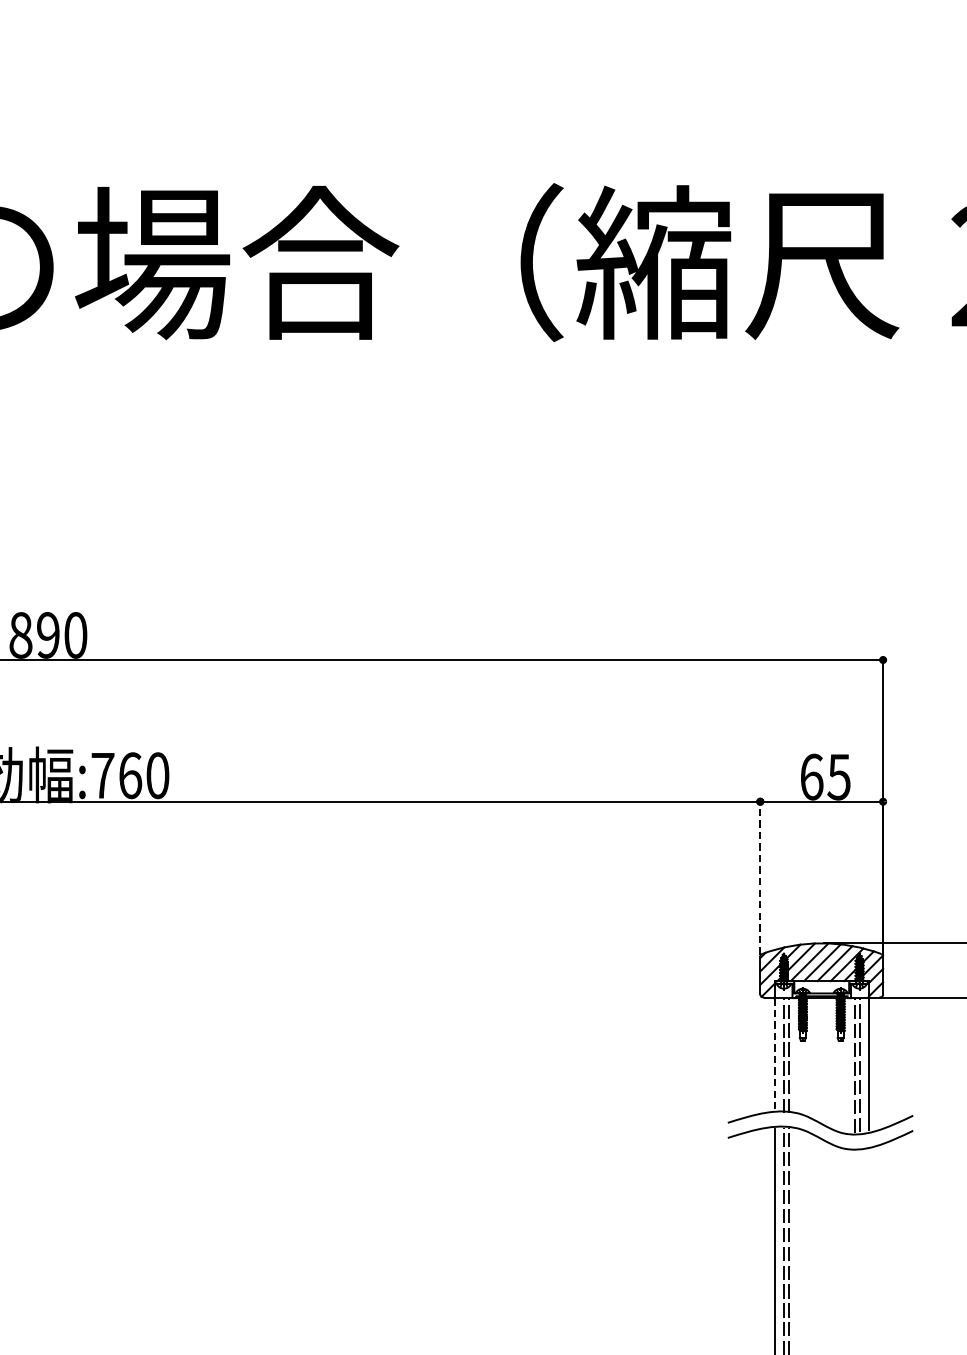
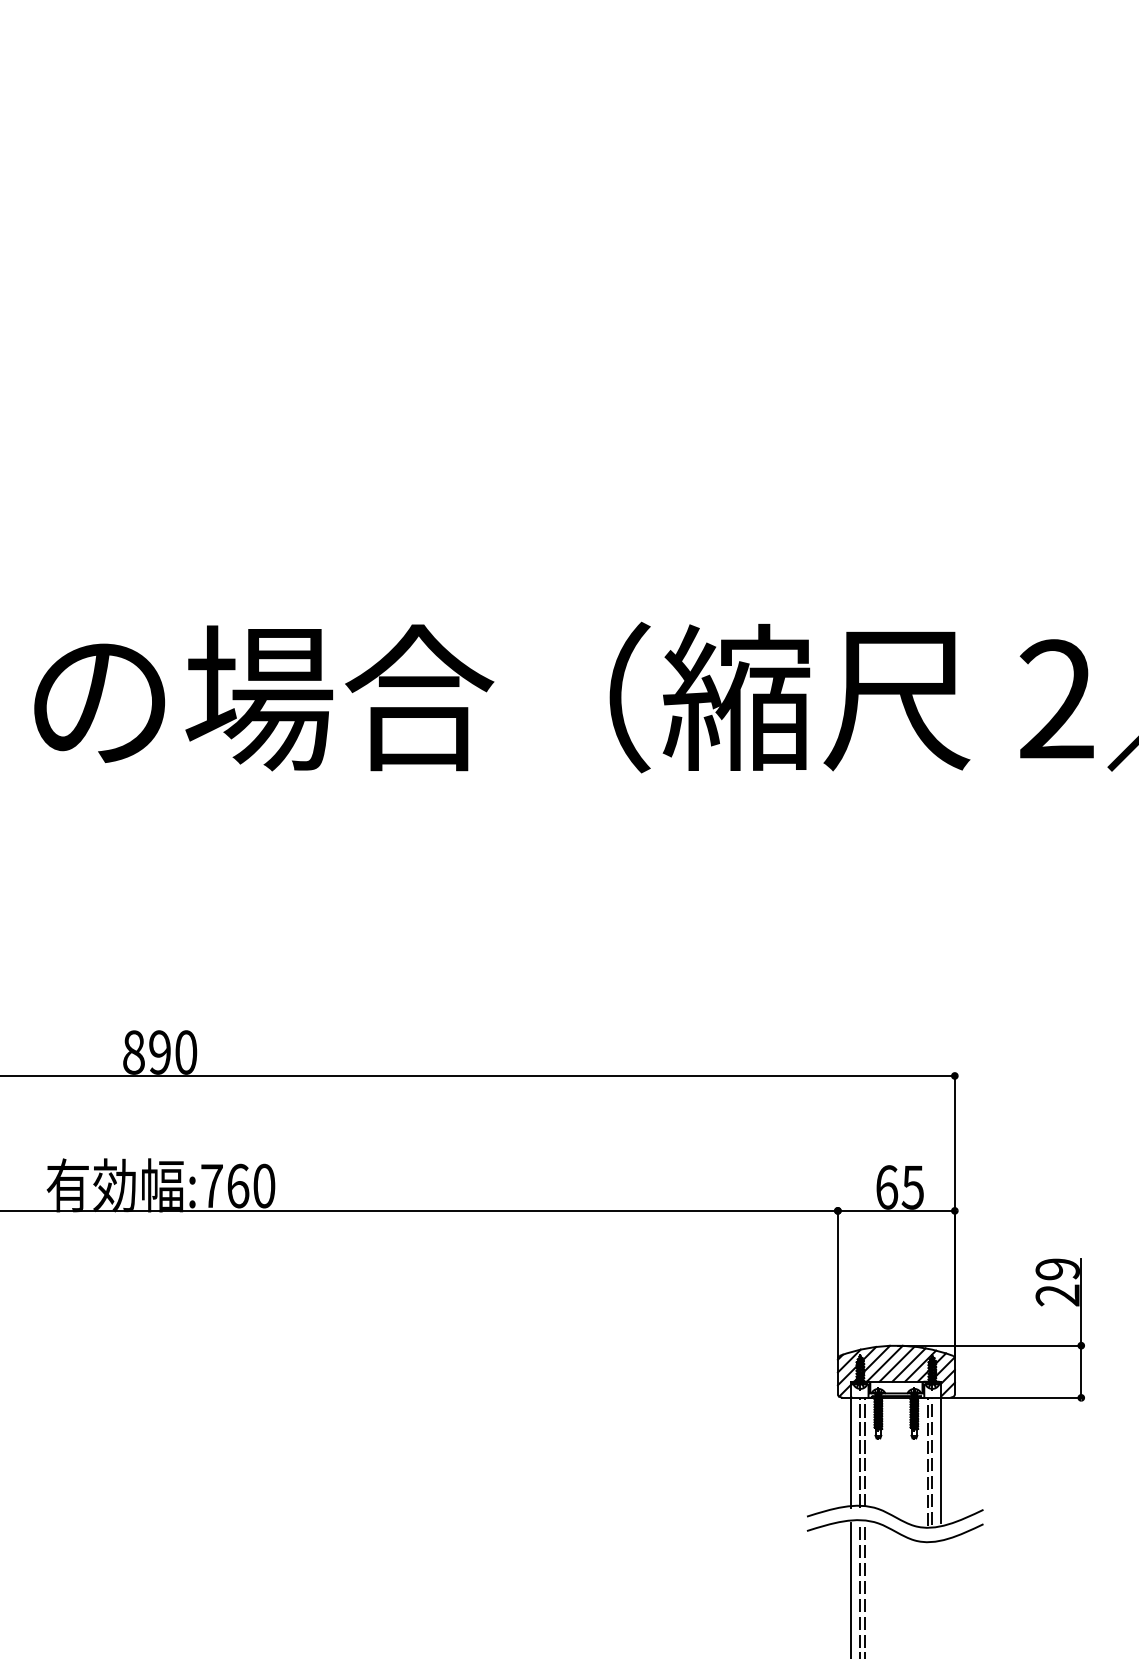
line: (759, 876) -> (837, 1282), dashed -> solid
line: (774, 1056) -> (851, 1453), dashed -> solid

